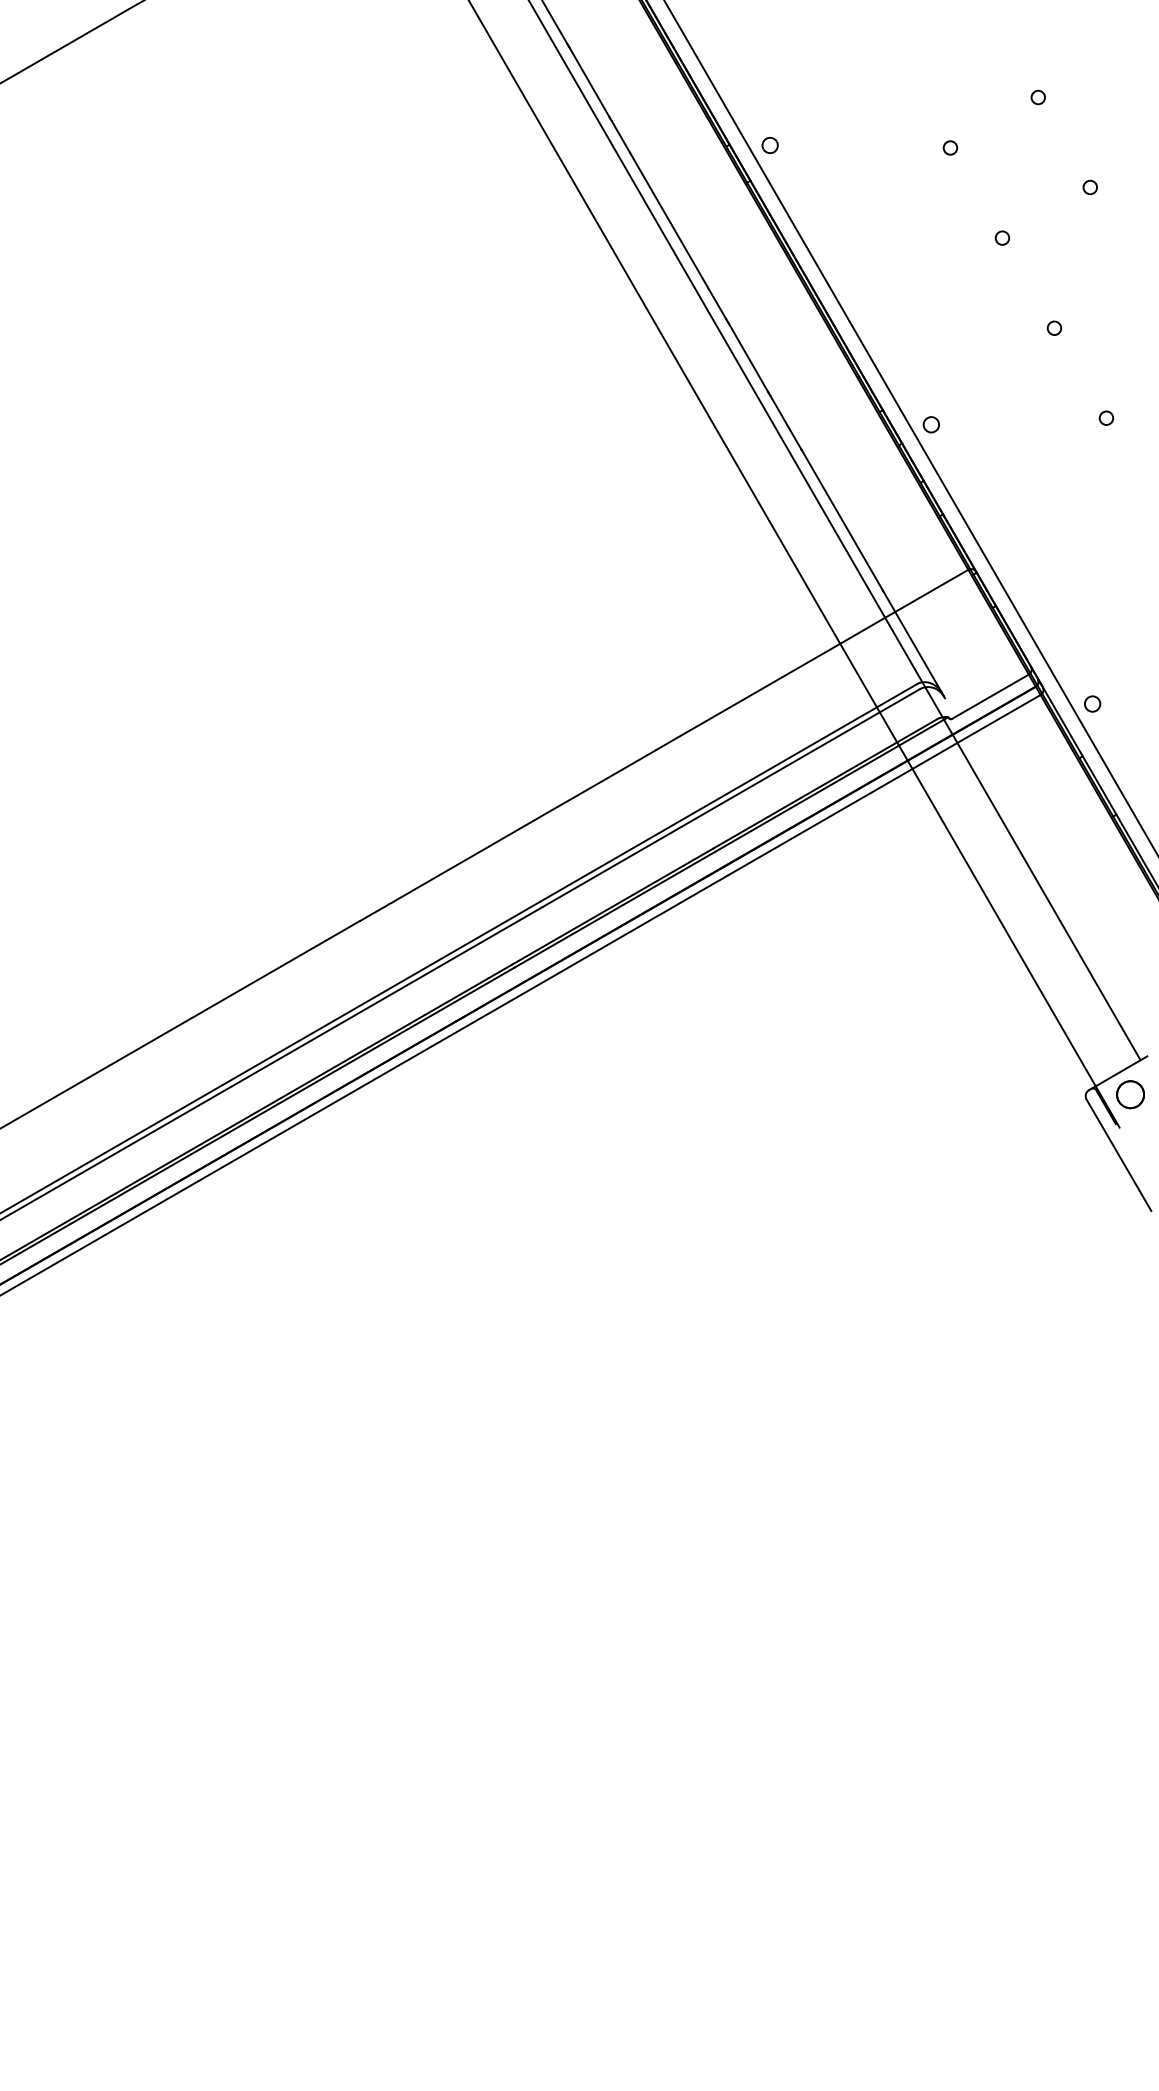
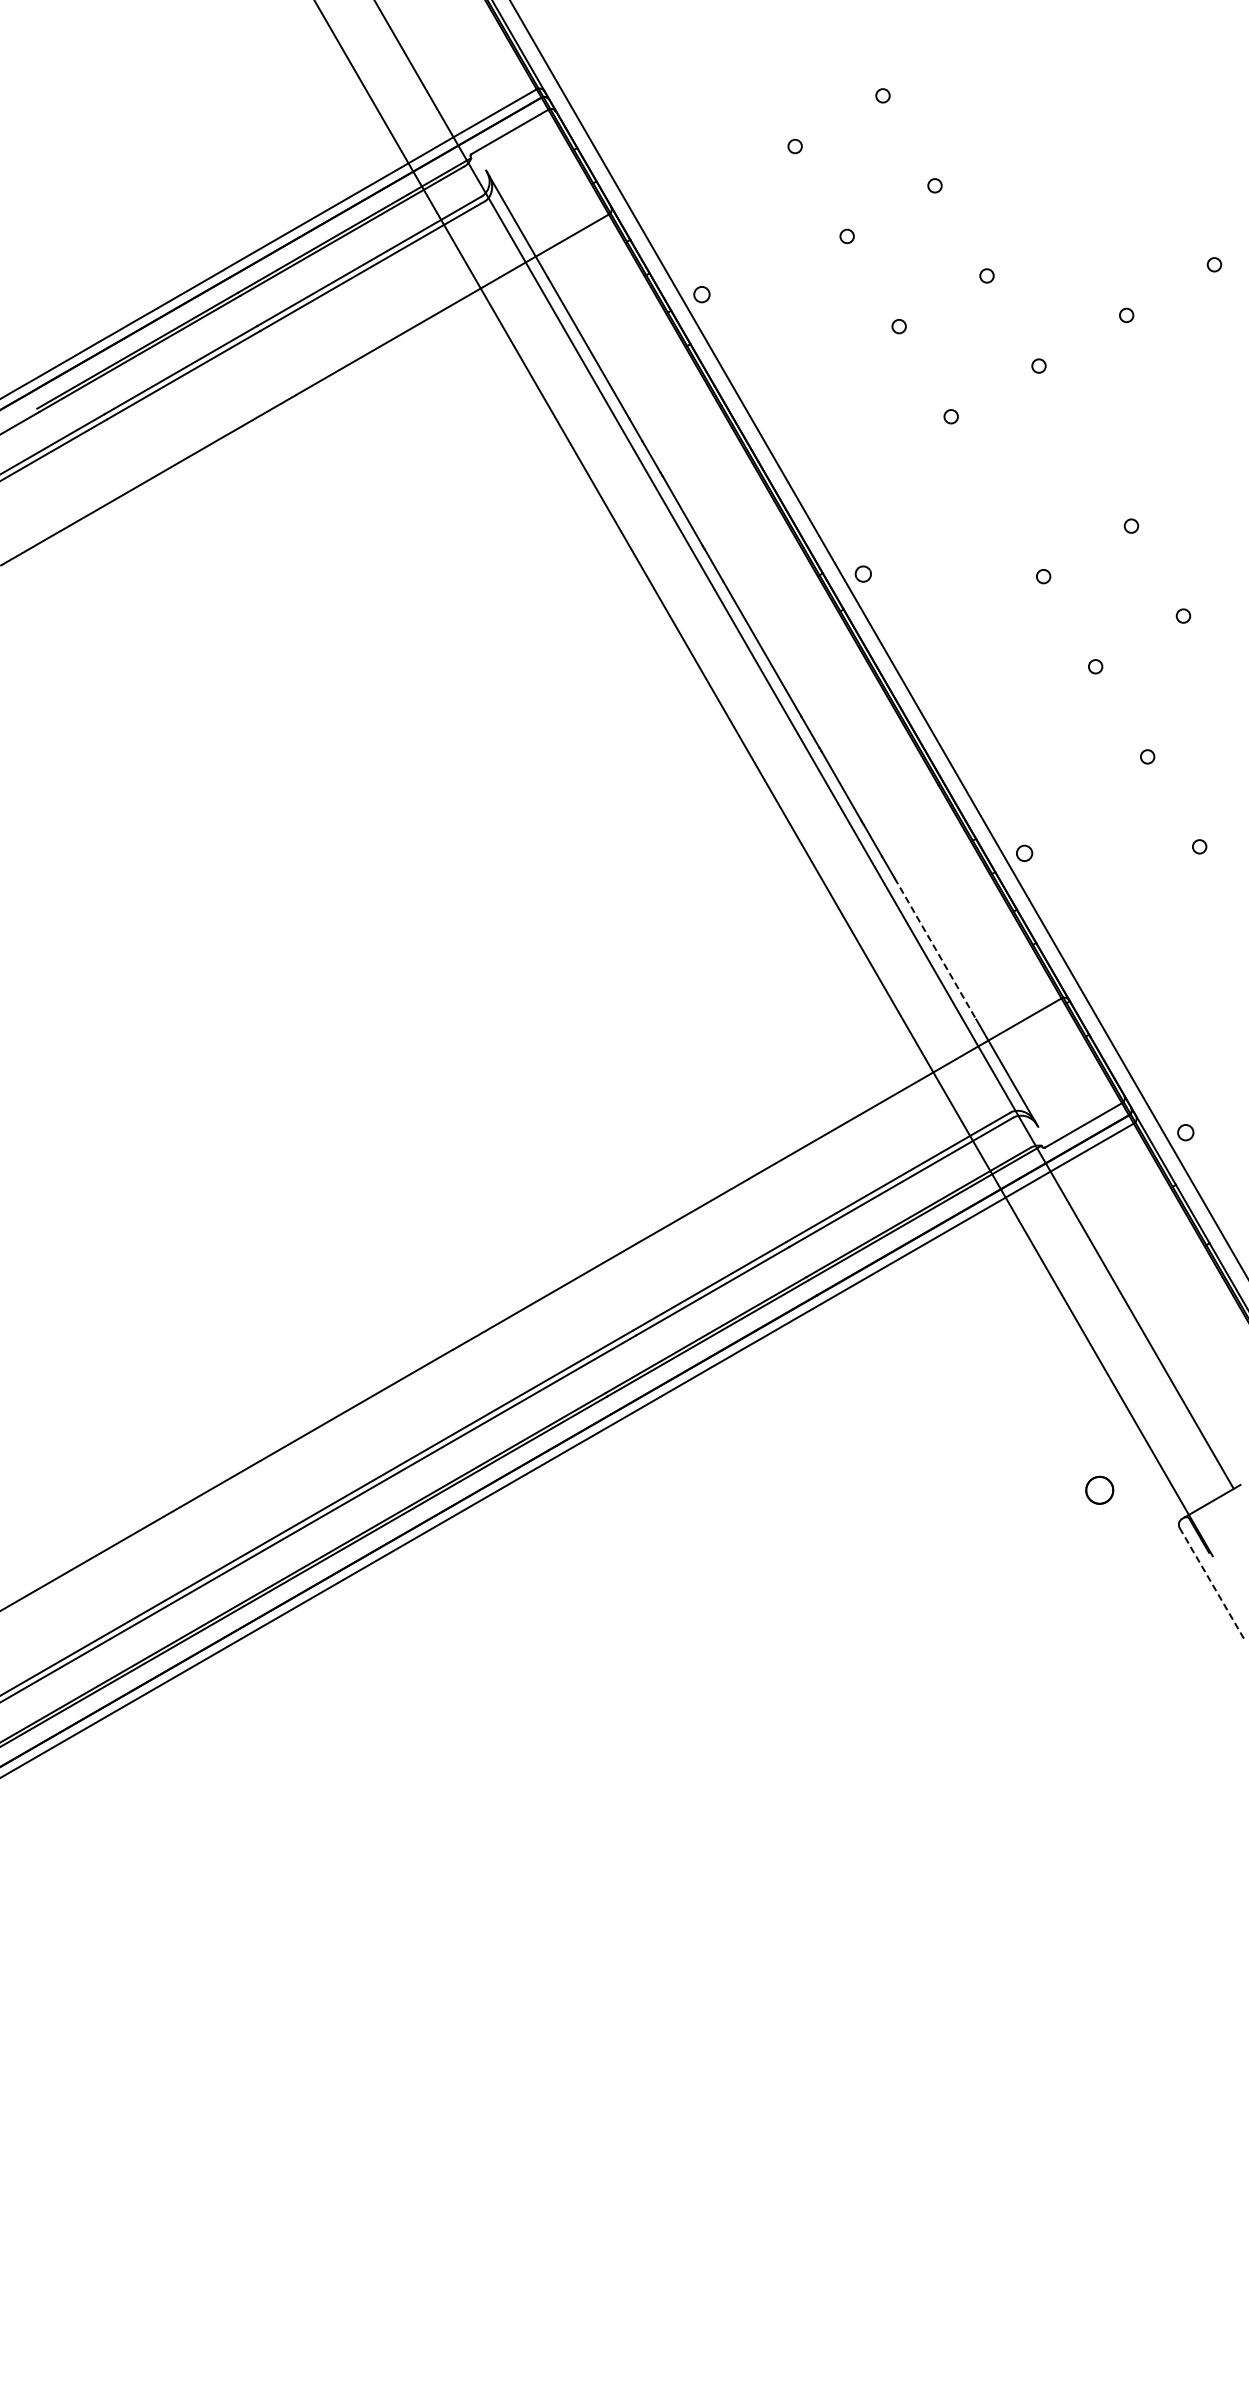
line: (842, 519) -> (935, 948), solid -> dashed
part: (1130, 1093) -> (1099, 1489), moved
line: (1119, 1154) -> (1212, 1583), solid -> dashed

